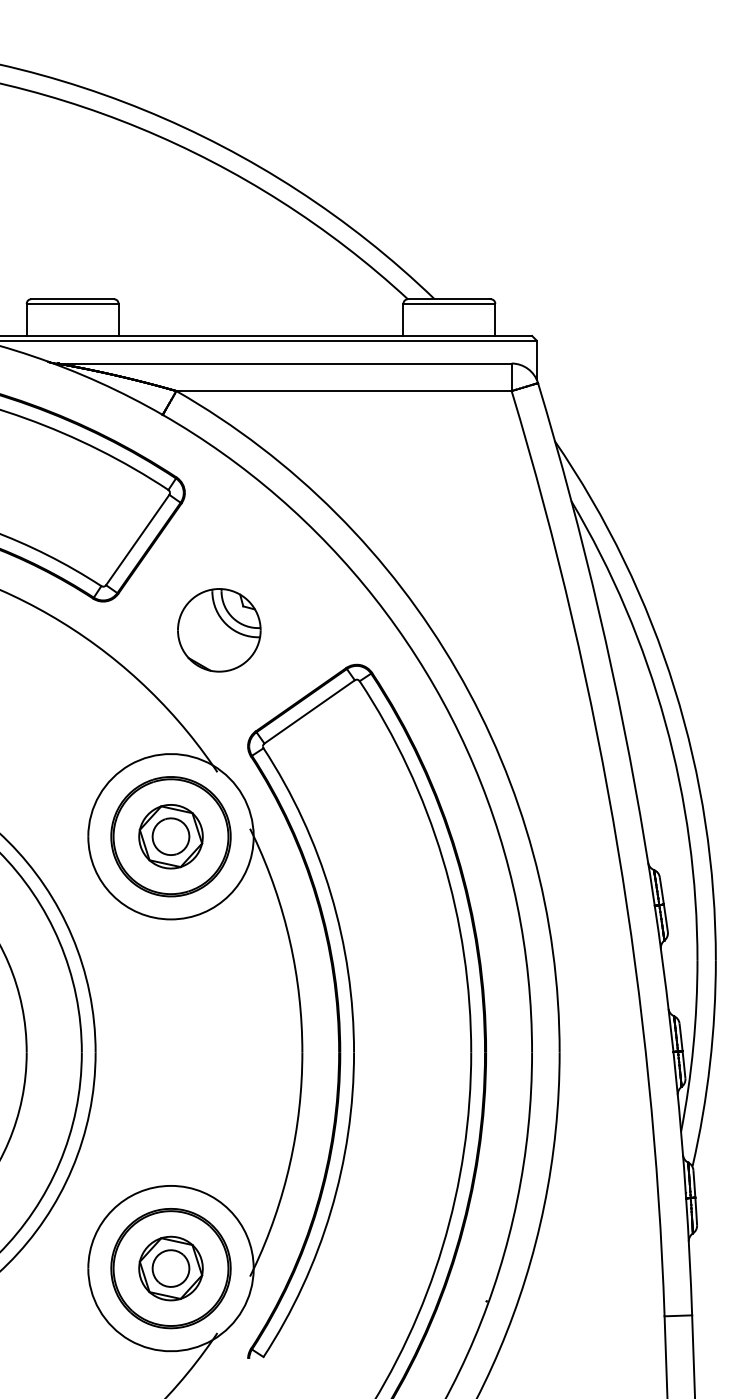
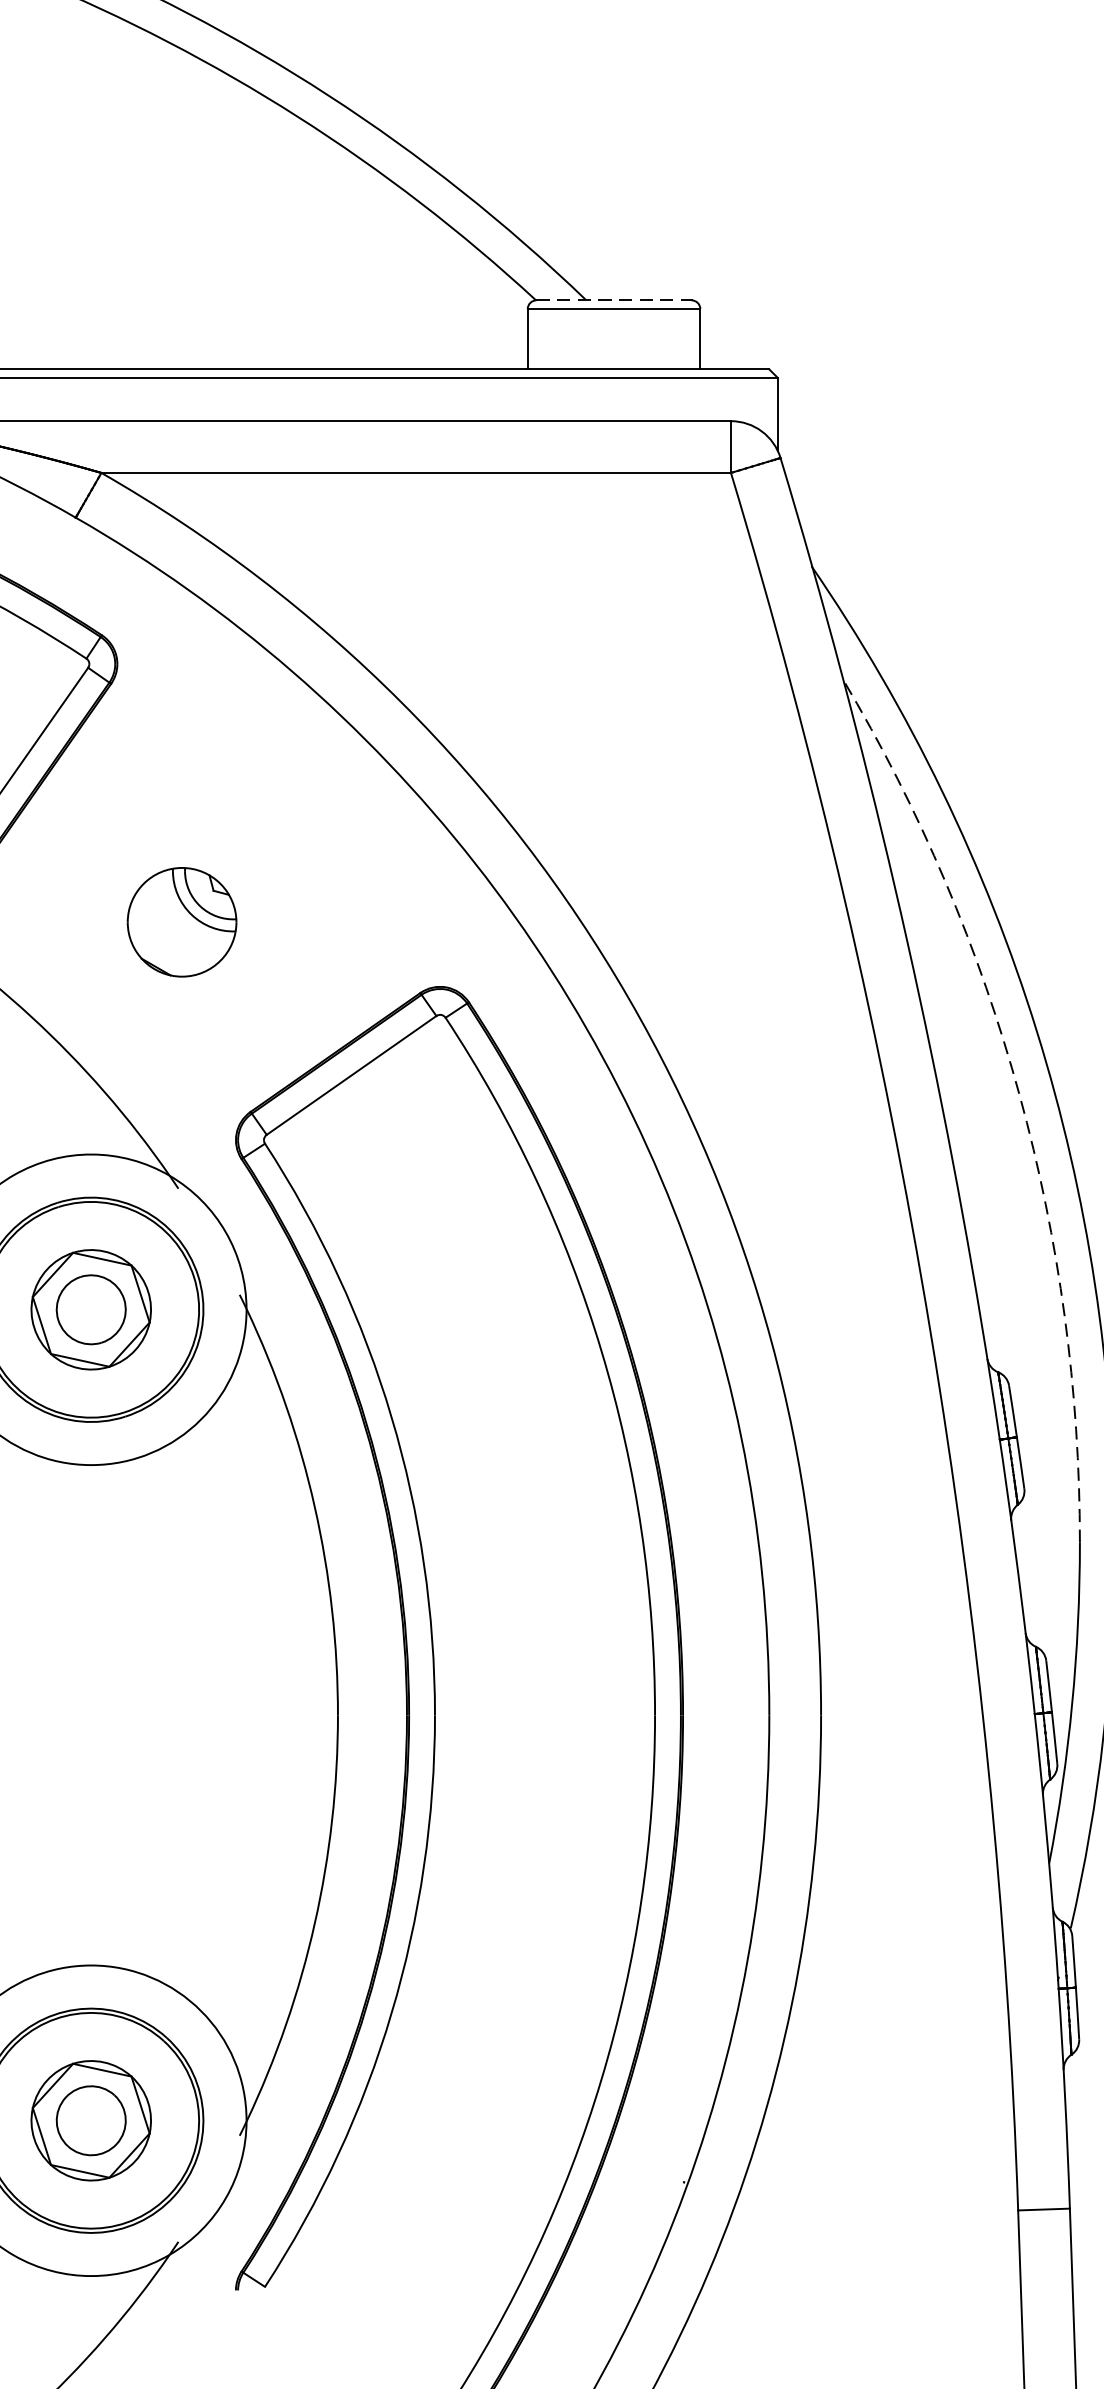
line: (449, 299) -> (614, 300), solid -> dashed
part: (219, 630) -> (182, 922), size x0.7
arc: (665, 722) -> (1019, 1095), solid -> dashed

